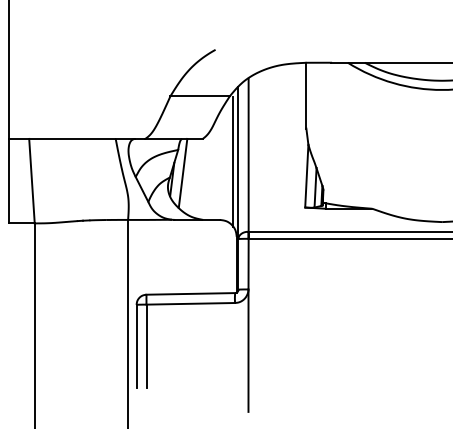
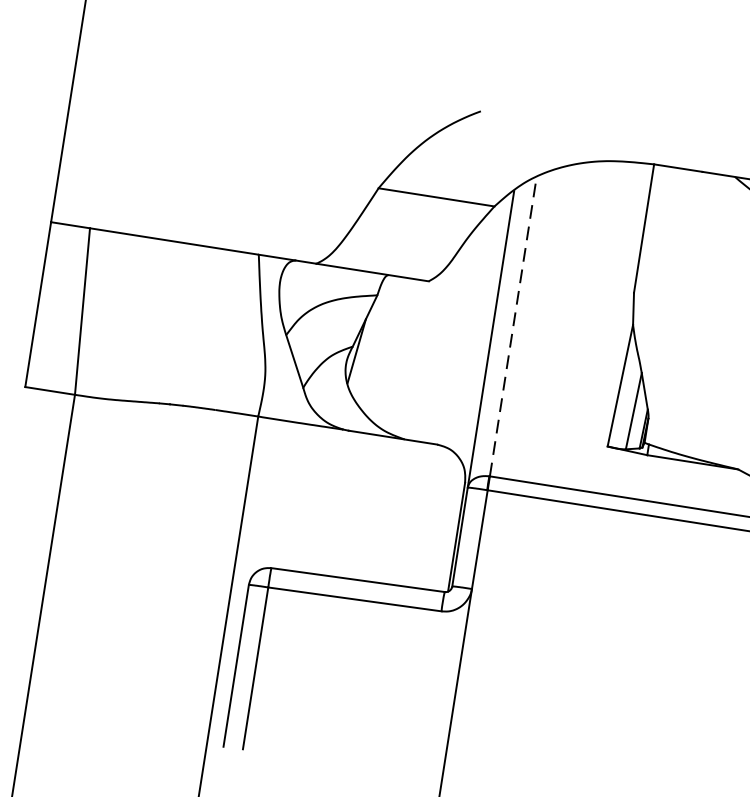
line: (248, 154) -> (513, 325), solid -> dashed
line: (233, 161) -> (481, 334), removed
line: (182, 172) -> (378, 340), removed

